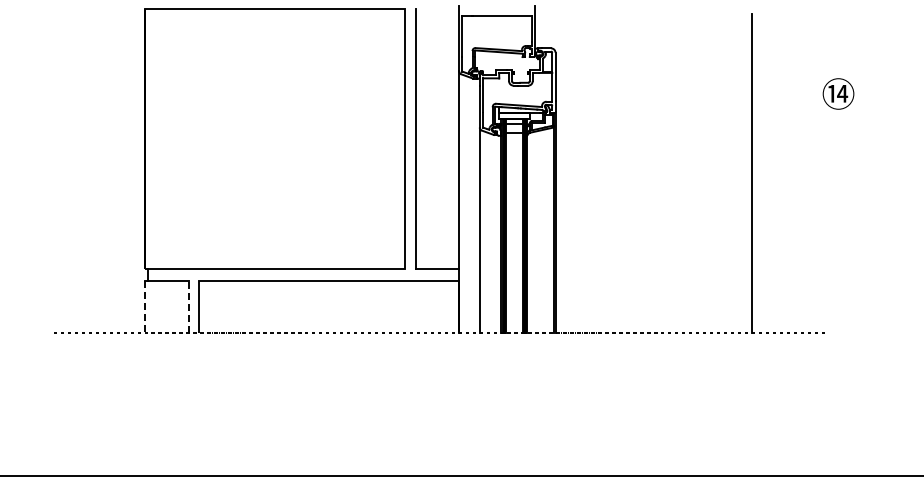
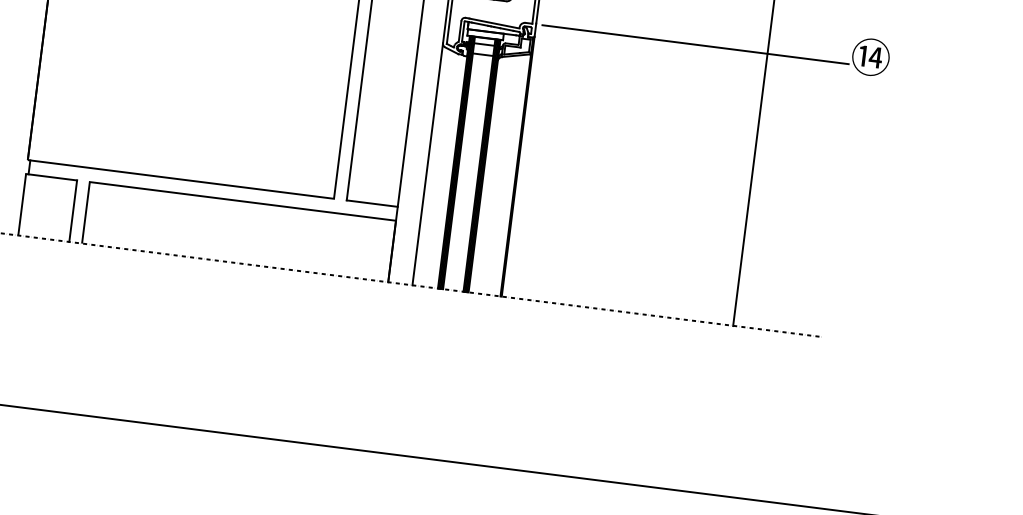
line: (690, 101) -> (695, 44), added
line: (188, 306) -> (73, 210), dashed -> solid
line: (145, 307) -> (22, 205), dashed -> solid

